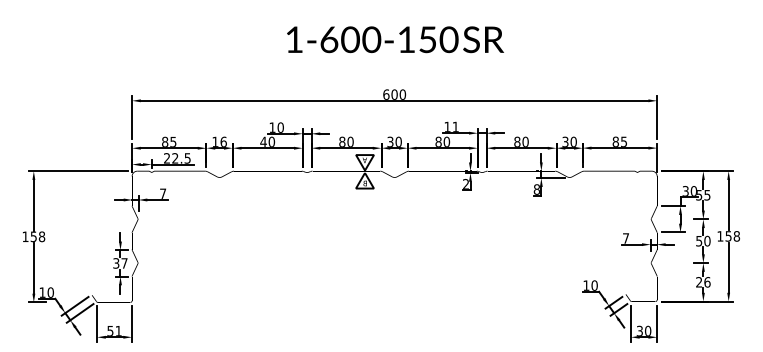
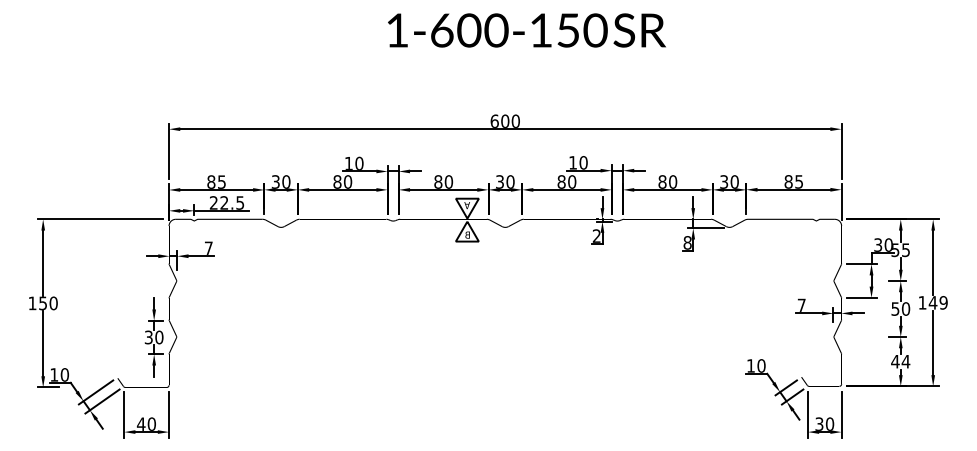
text: (395, 39) -> (526, 30), moved
text: (455, 126) -> (583, 162), 11 -> 10
text: (219, 141) -> (280, 181), 16 -> 30
text: (263, 141) -> (337, 181), 40 -> 80
text: (41, 236) -> (52, 302), 158 -> 150
text: (732, 236) -> (938, 302), 158 -> 149
text: (124, 263) -> (159, 337), 37 -> 30
text: (702, 282) -> (899, 361), 26 -> 44
text: (114, 330) -> (146, 423), 51 -> 40

